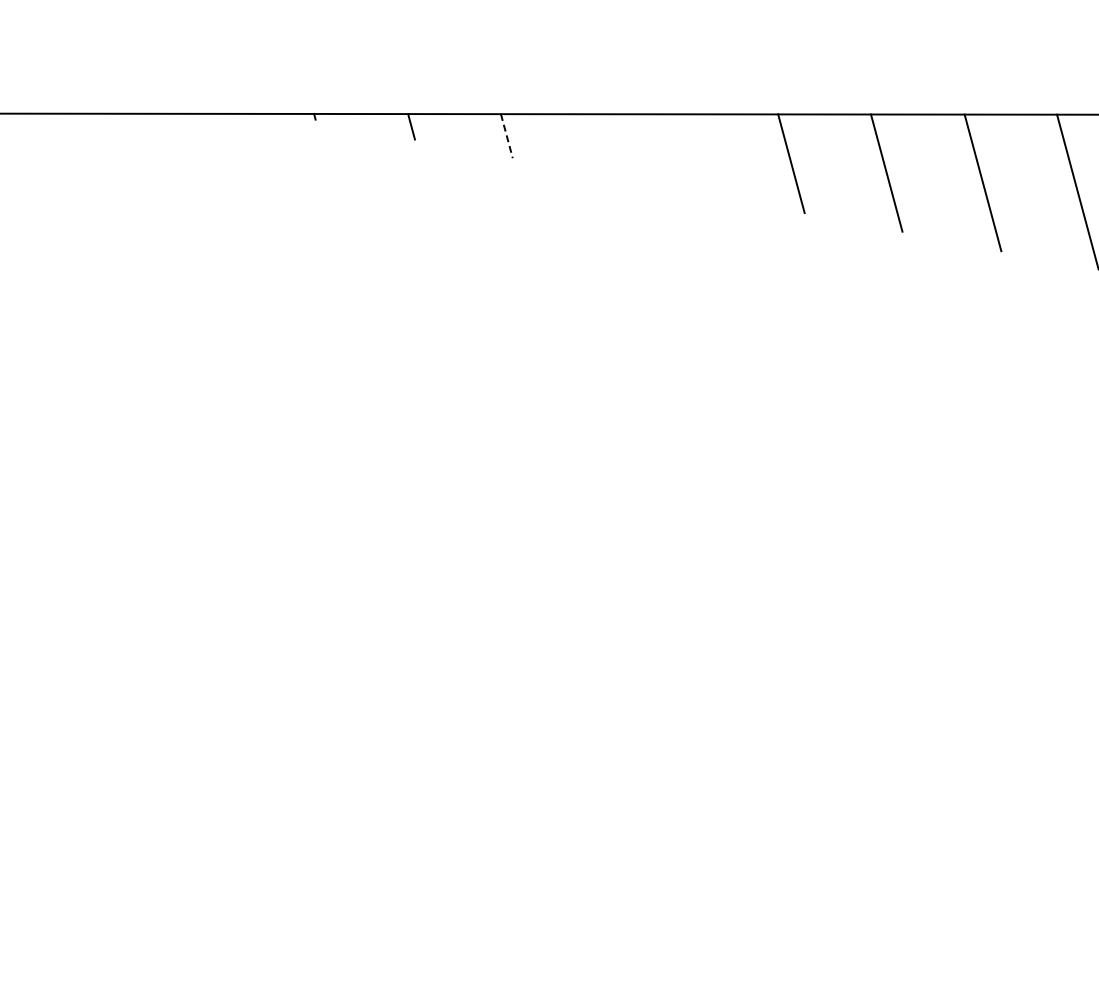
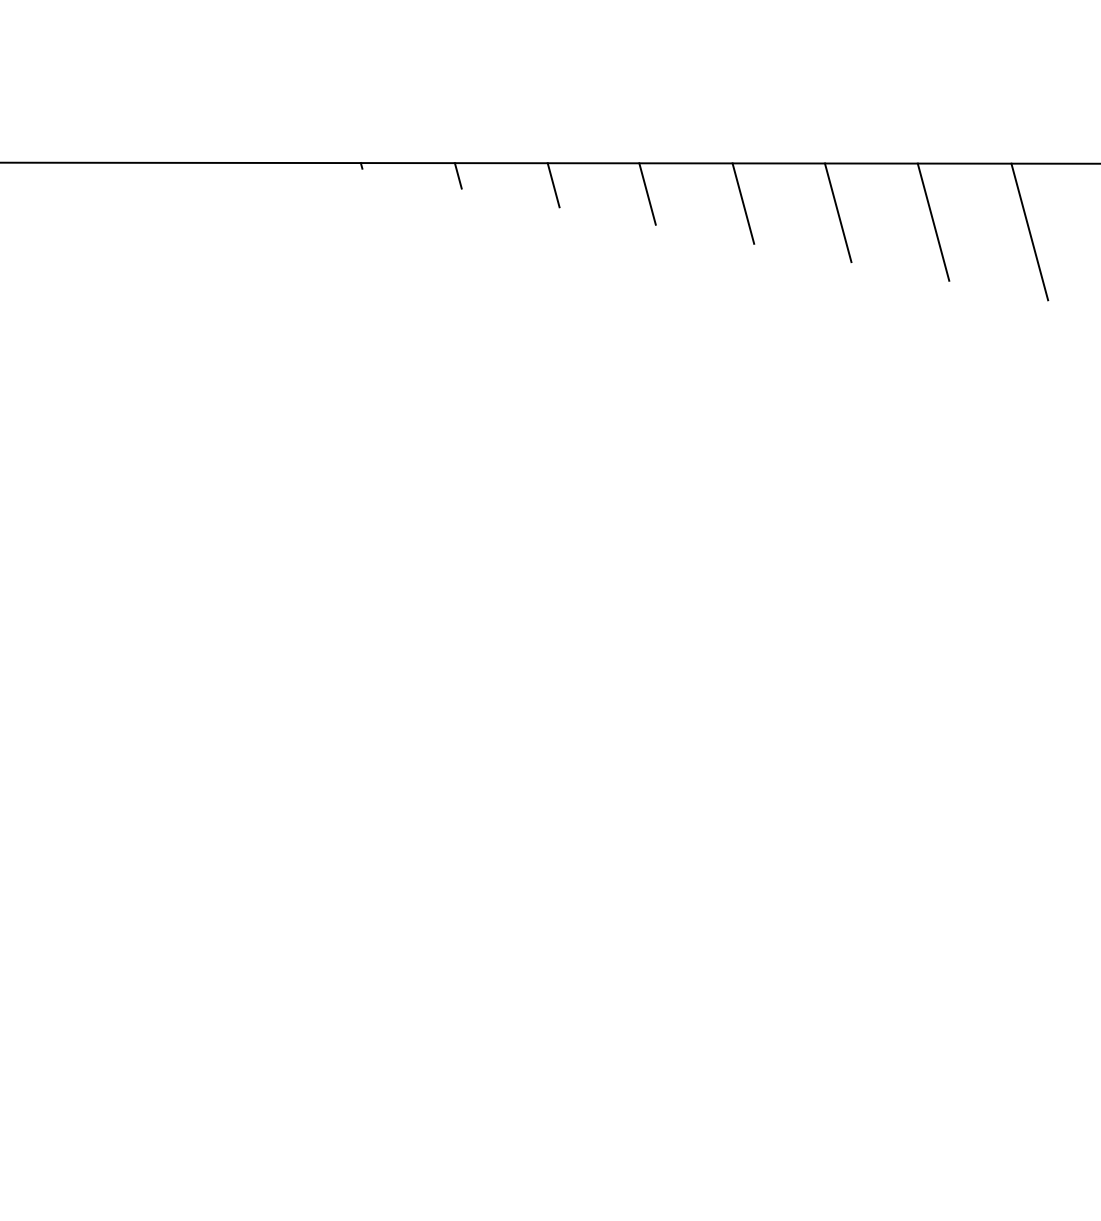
line: (506, 136) -> (553, 185), dashed -> solid
line: (600, 144) -> (647, 193), added
line: (696, 154) -> (743, 203), added

